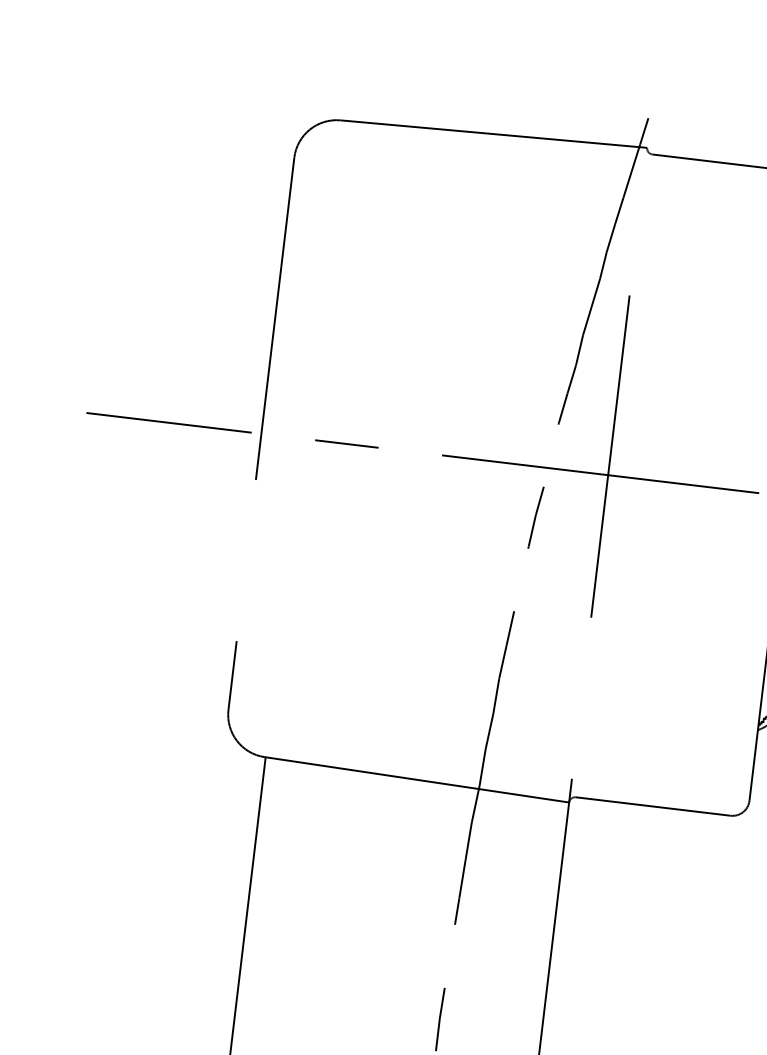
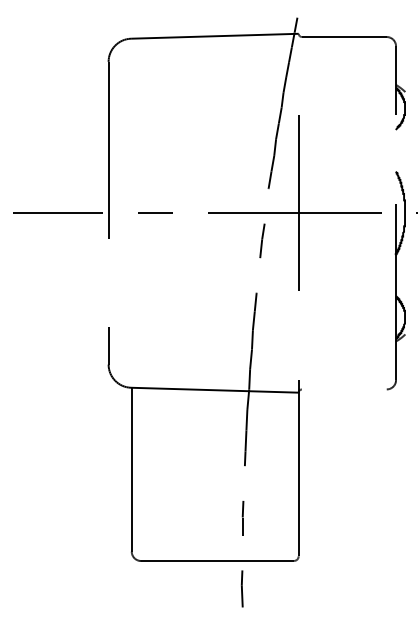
line: (651, 806) -> (343, 389), removed

